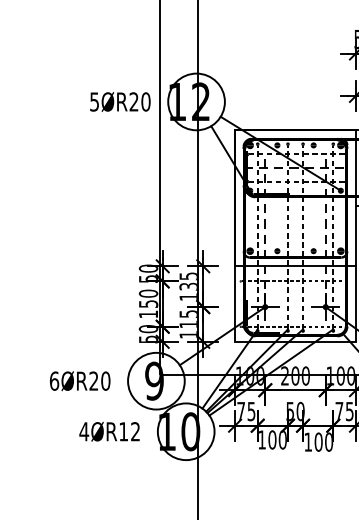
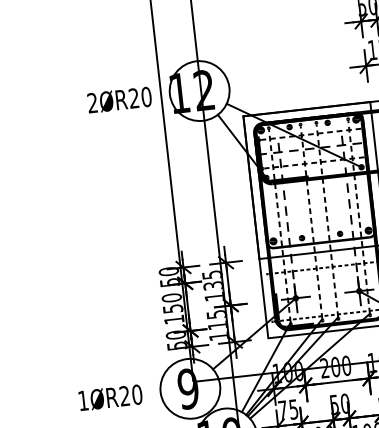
text: (94, 101) -> (92, 102), 5ØR20 -> 2ØR20
text: (54, 380) -> (83, 400), 6ØR20 -> 1ØR20

